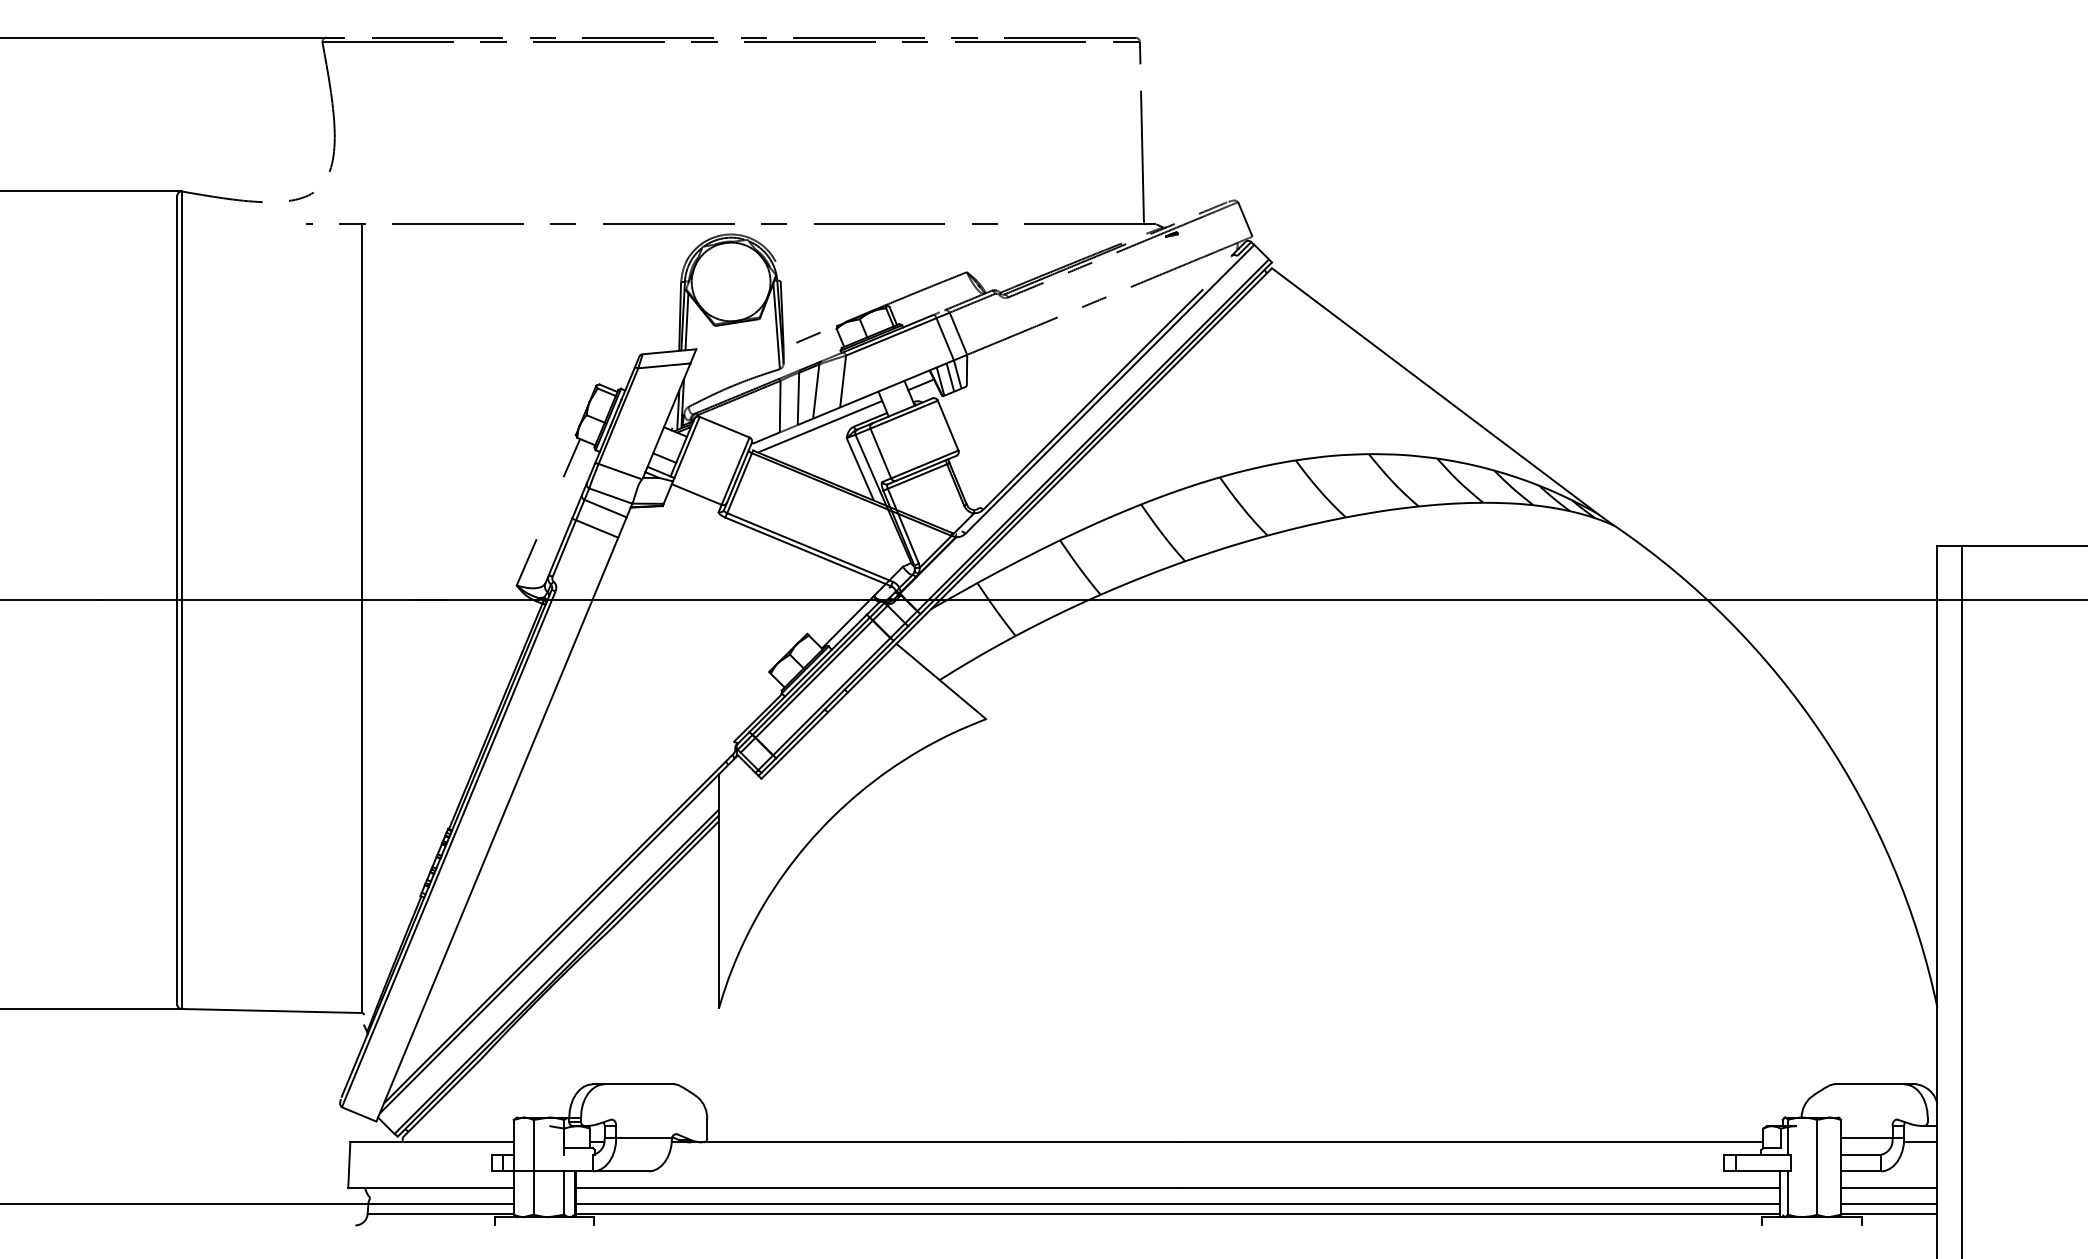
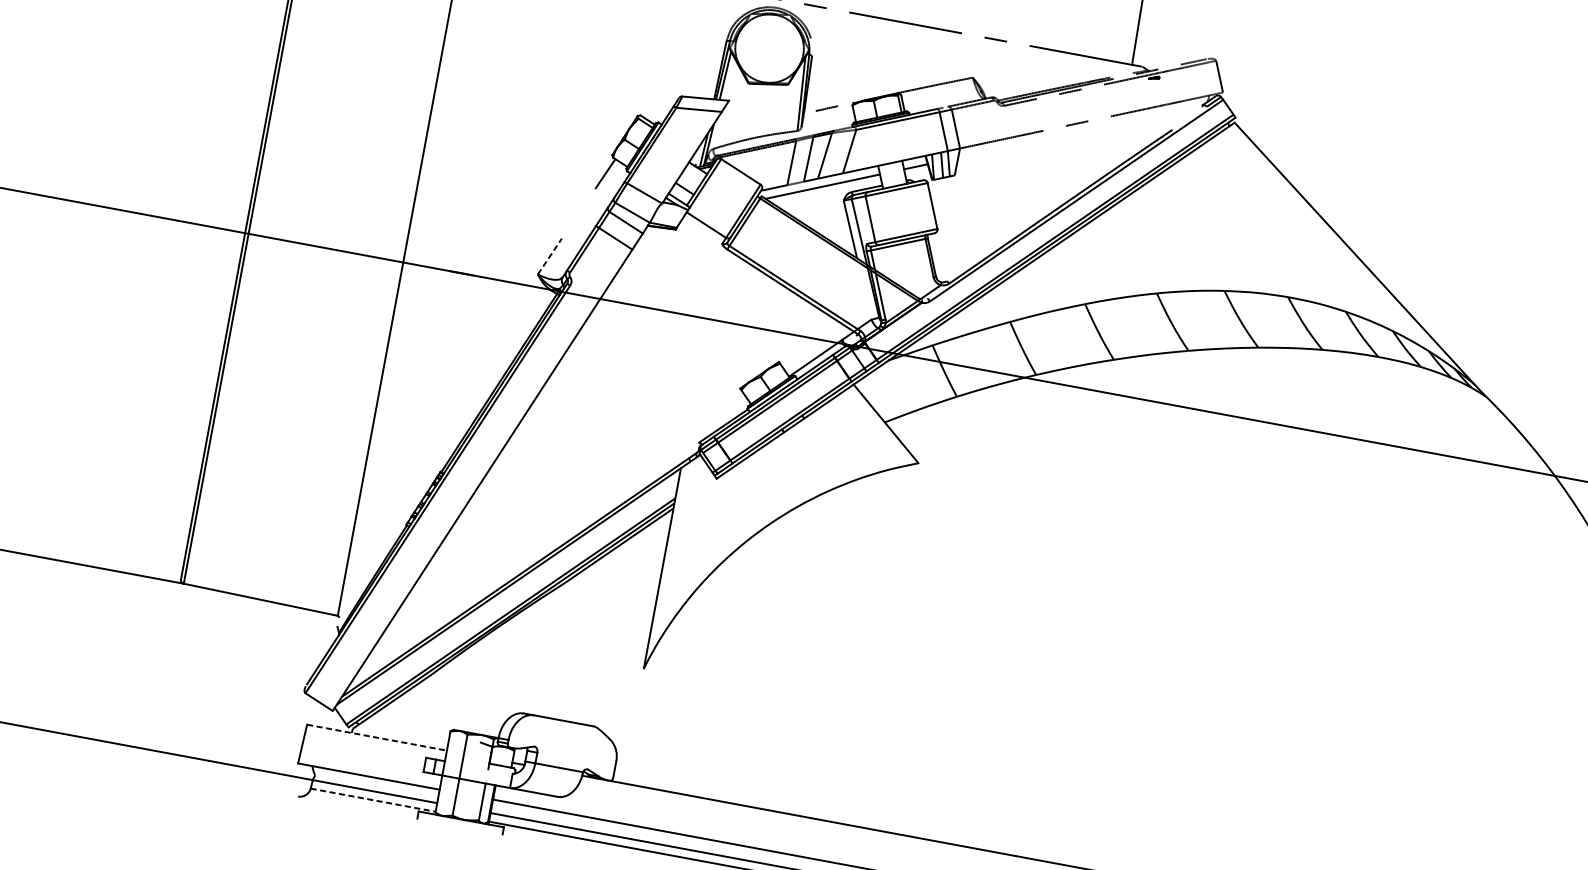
line: (526, 562) -> (549, 256), solid -> dashed
line: (432, 1142) -> (377, 737), solid -> dashed
line: (440, 1213) -> (373, 799), solid -> dashed

